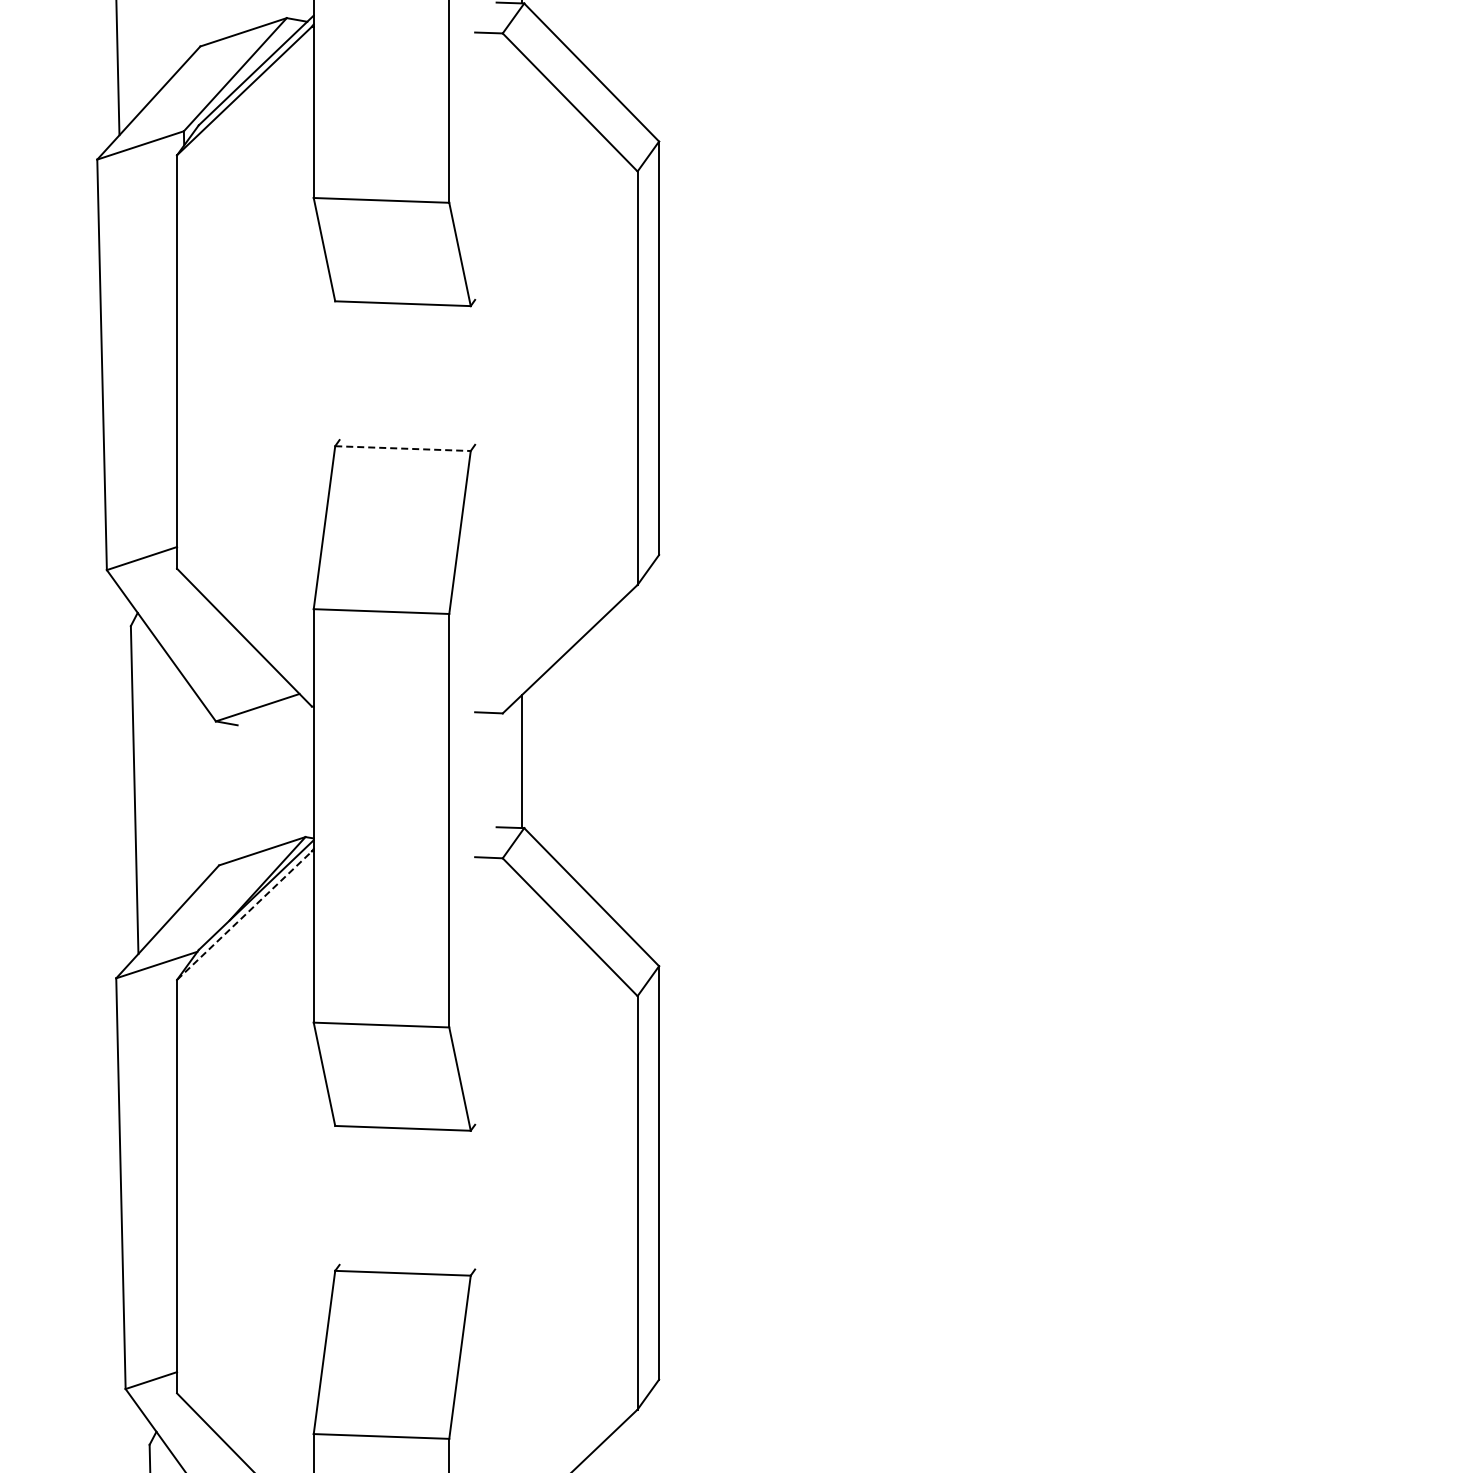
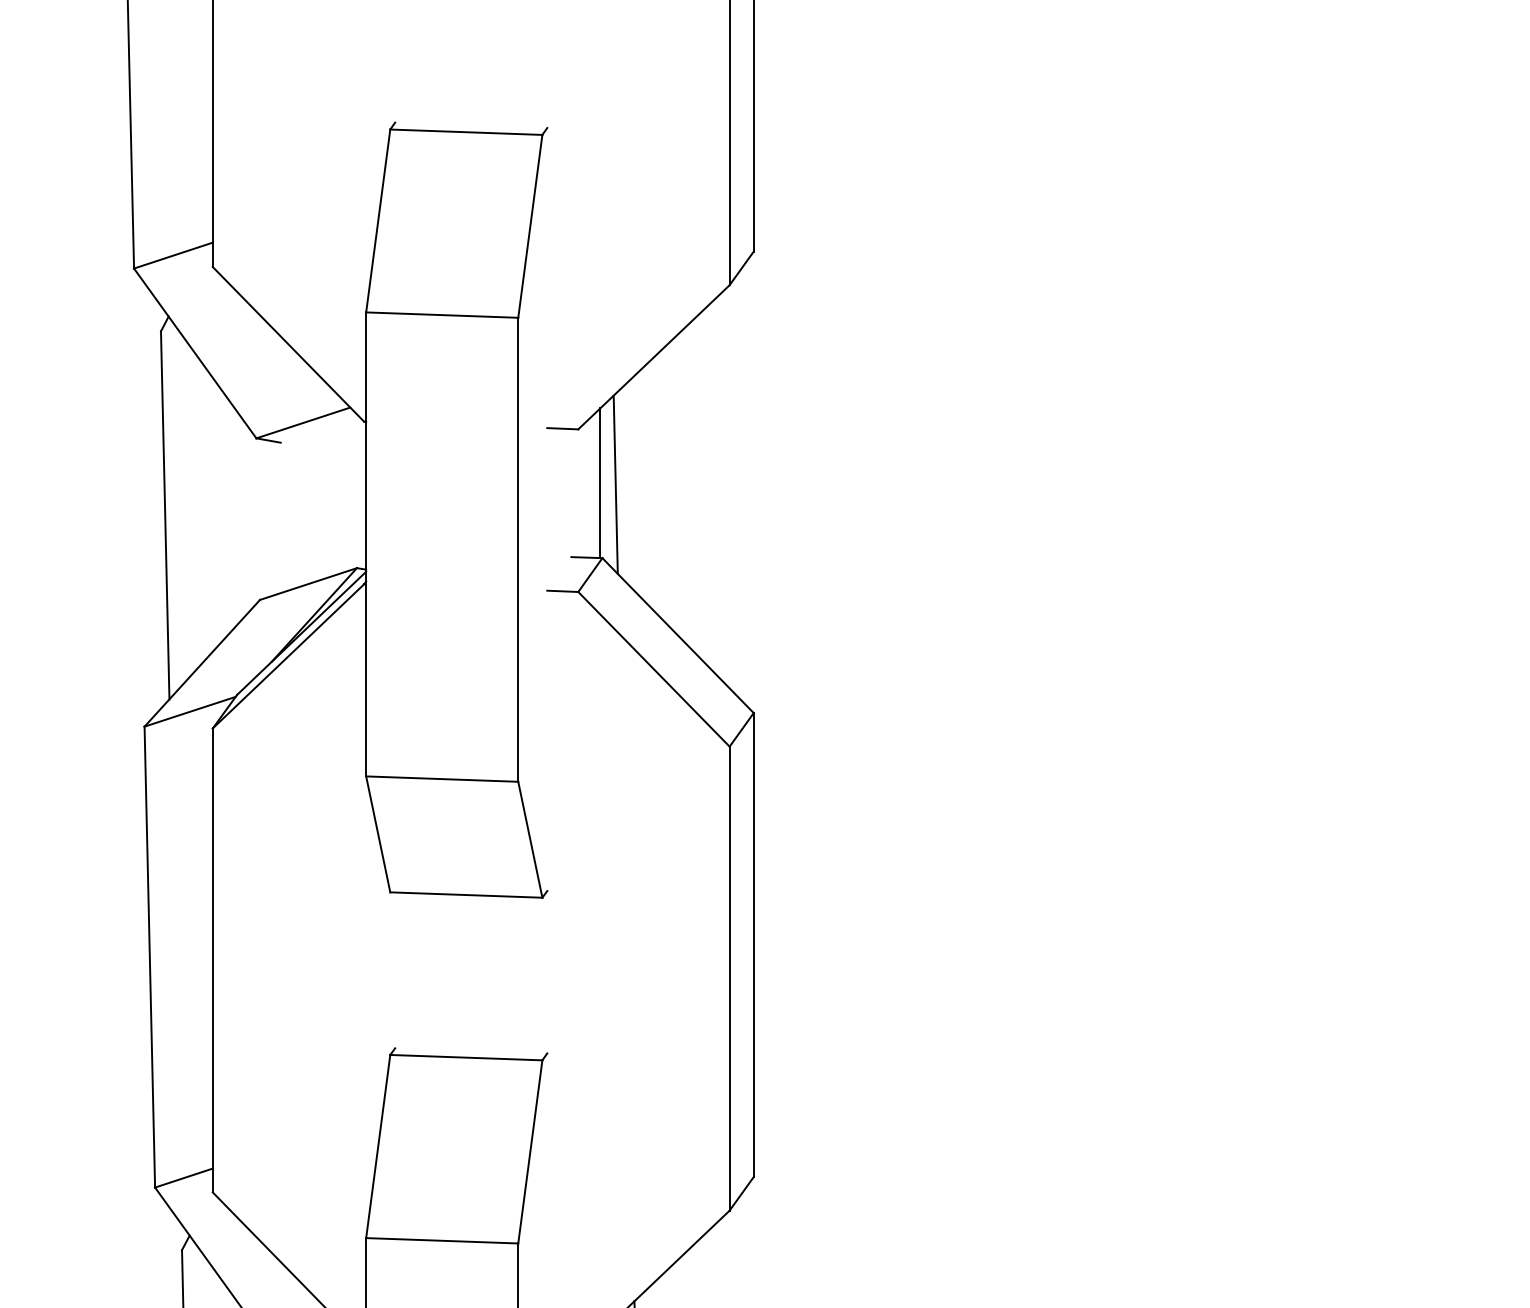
line: (403, 448) -> (466, 132), dashed -> solid
line: (535, 762) -> (615, 484), added
line: (244, 915) -> (288, 656), dashed -> solid

